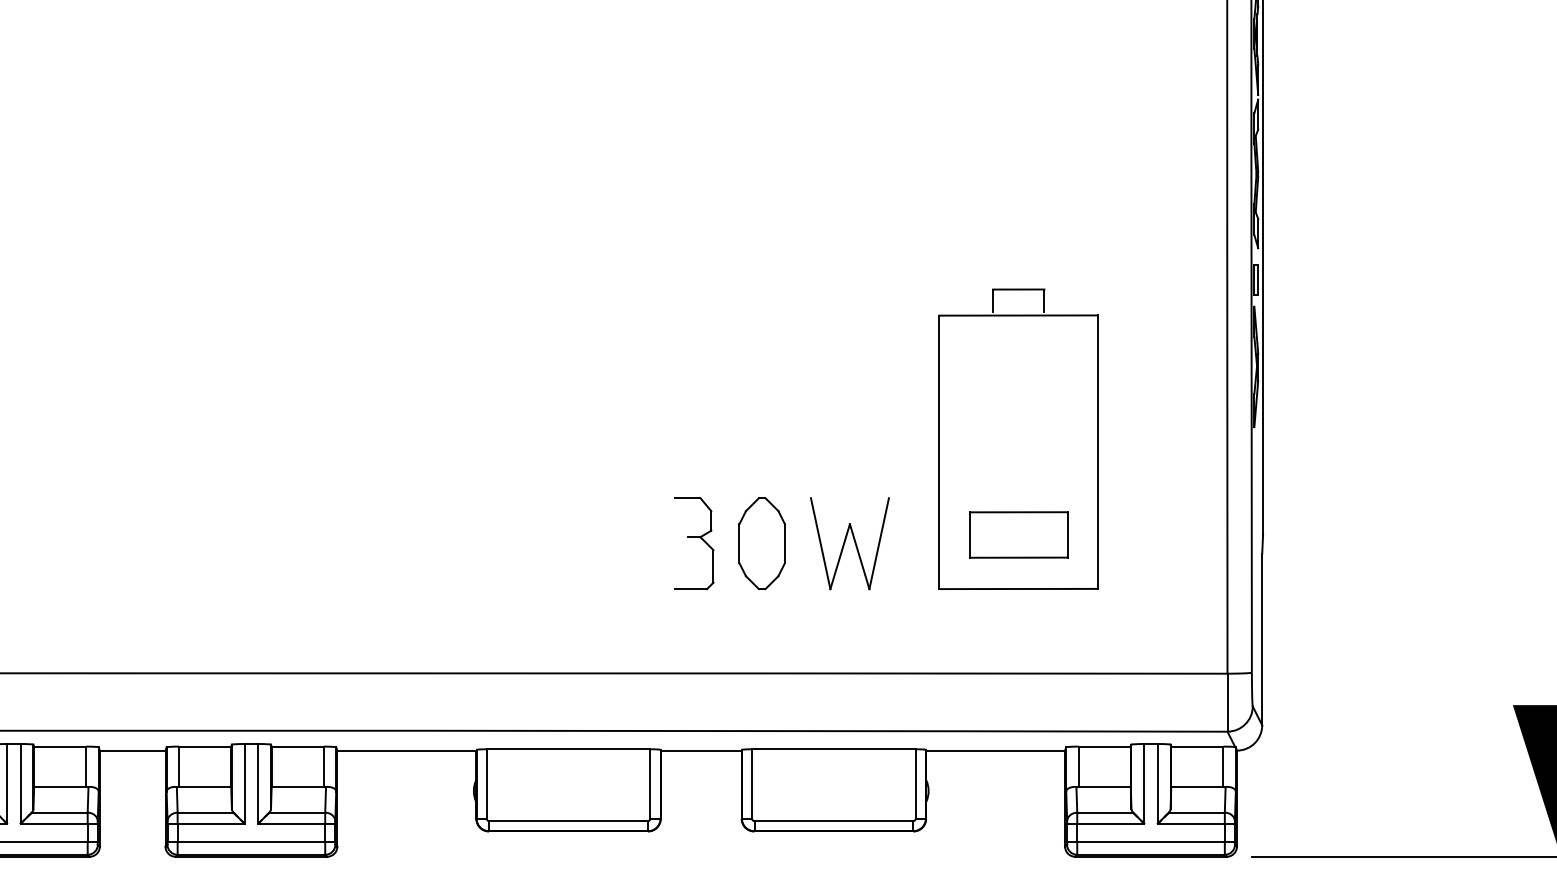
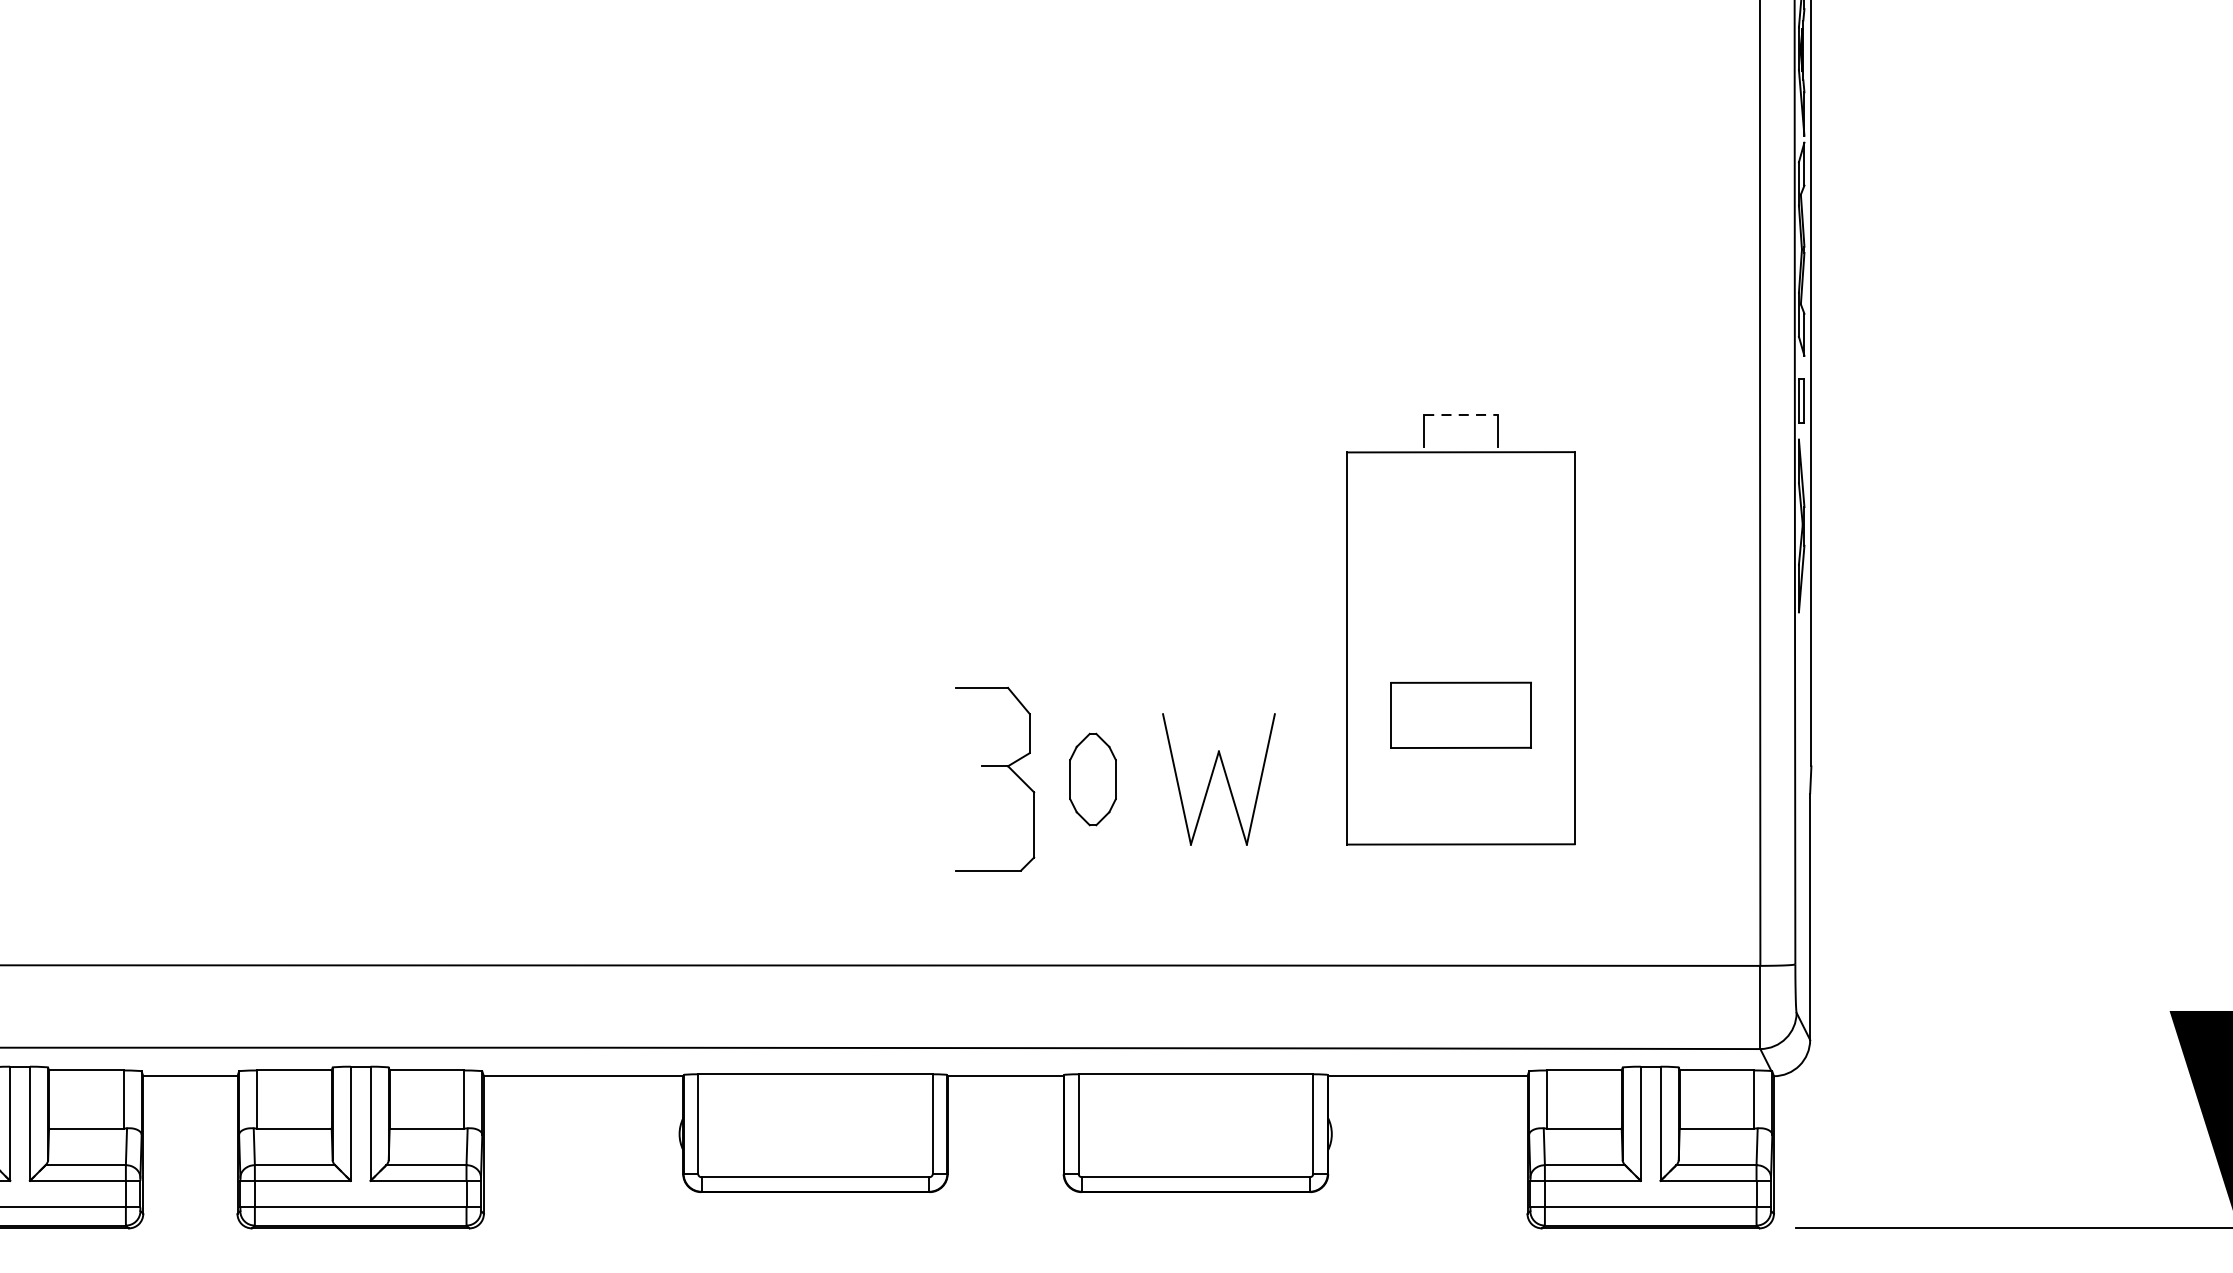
line: (1018, 289) -> (1460, 414), solid -> dashed
part: (1018, 534) -> (1460, 714), moved
part: (694, 543) -> (996, 779), size x1.4
part: (761, 543) -> (1092, 779), size x0.7

